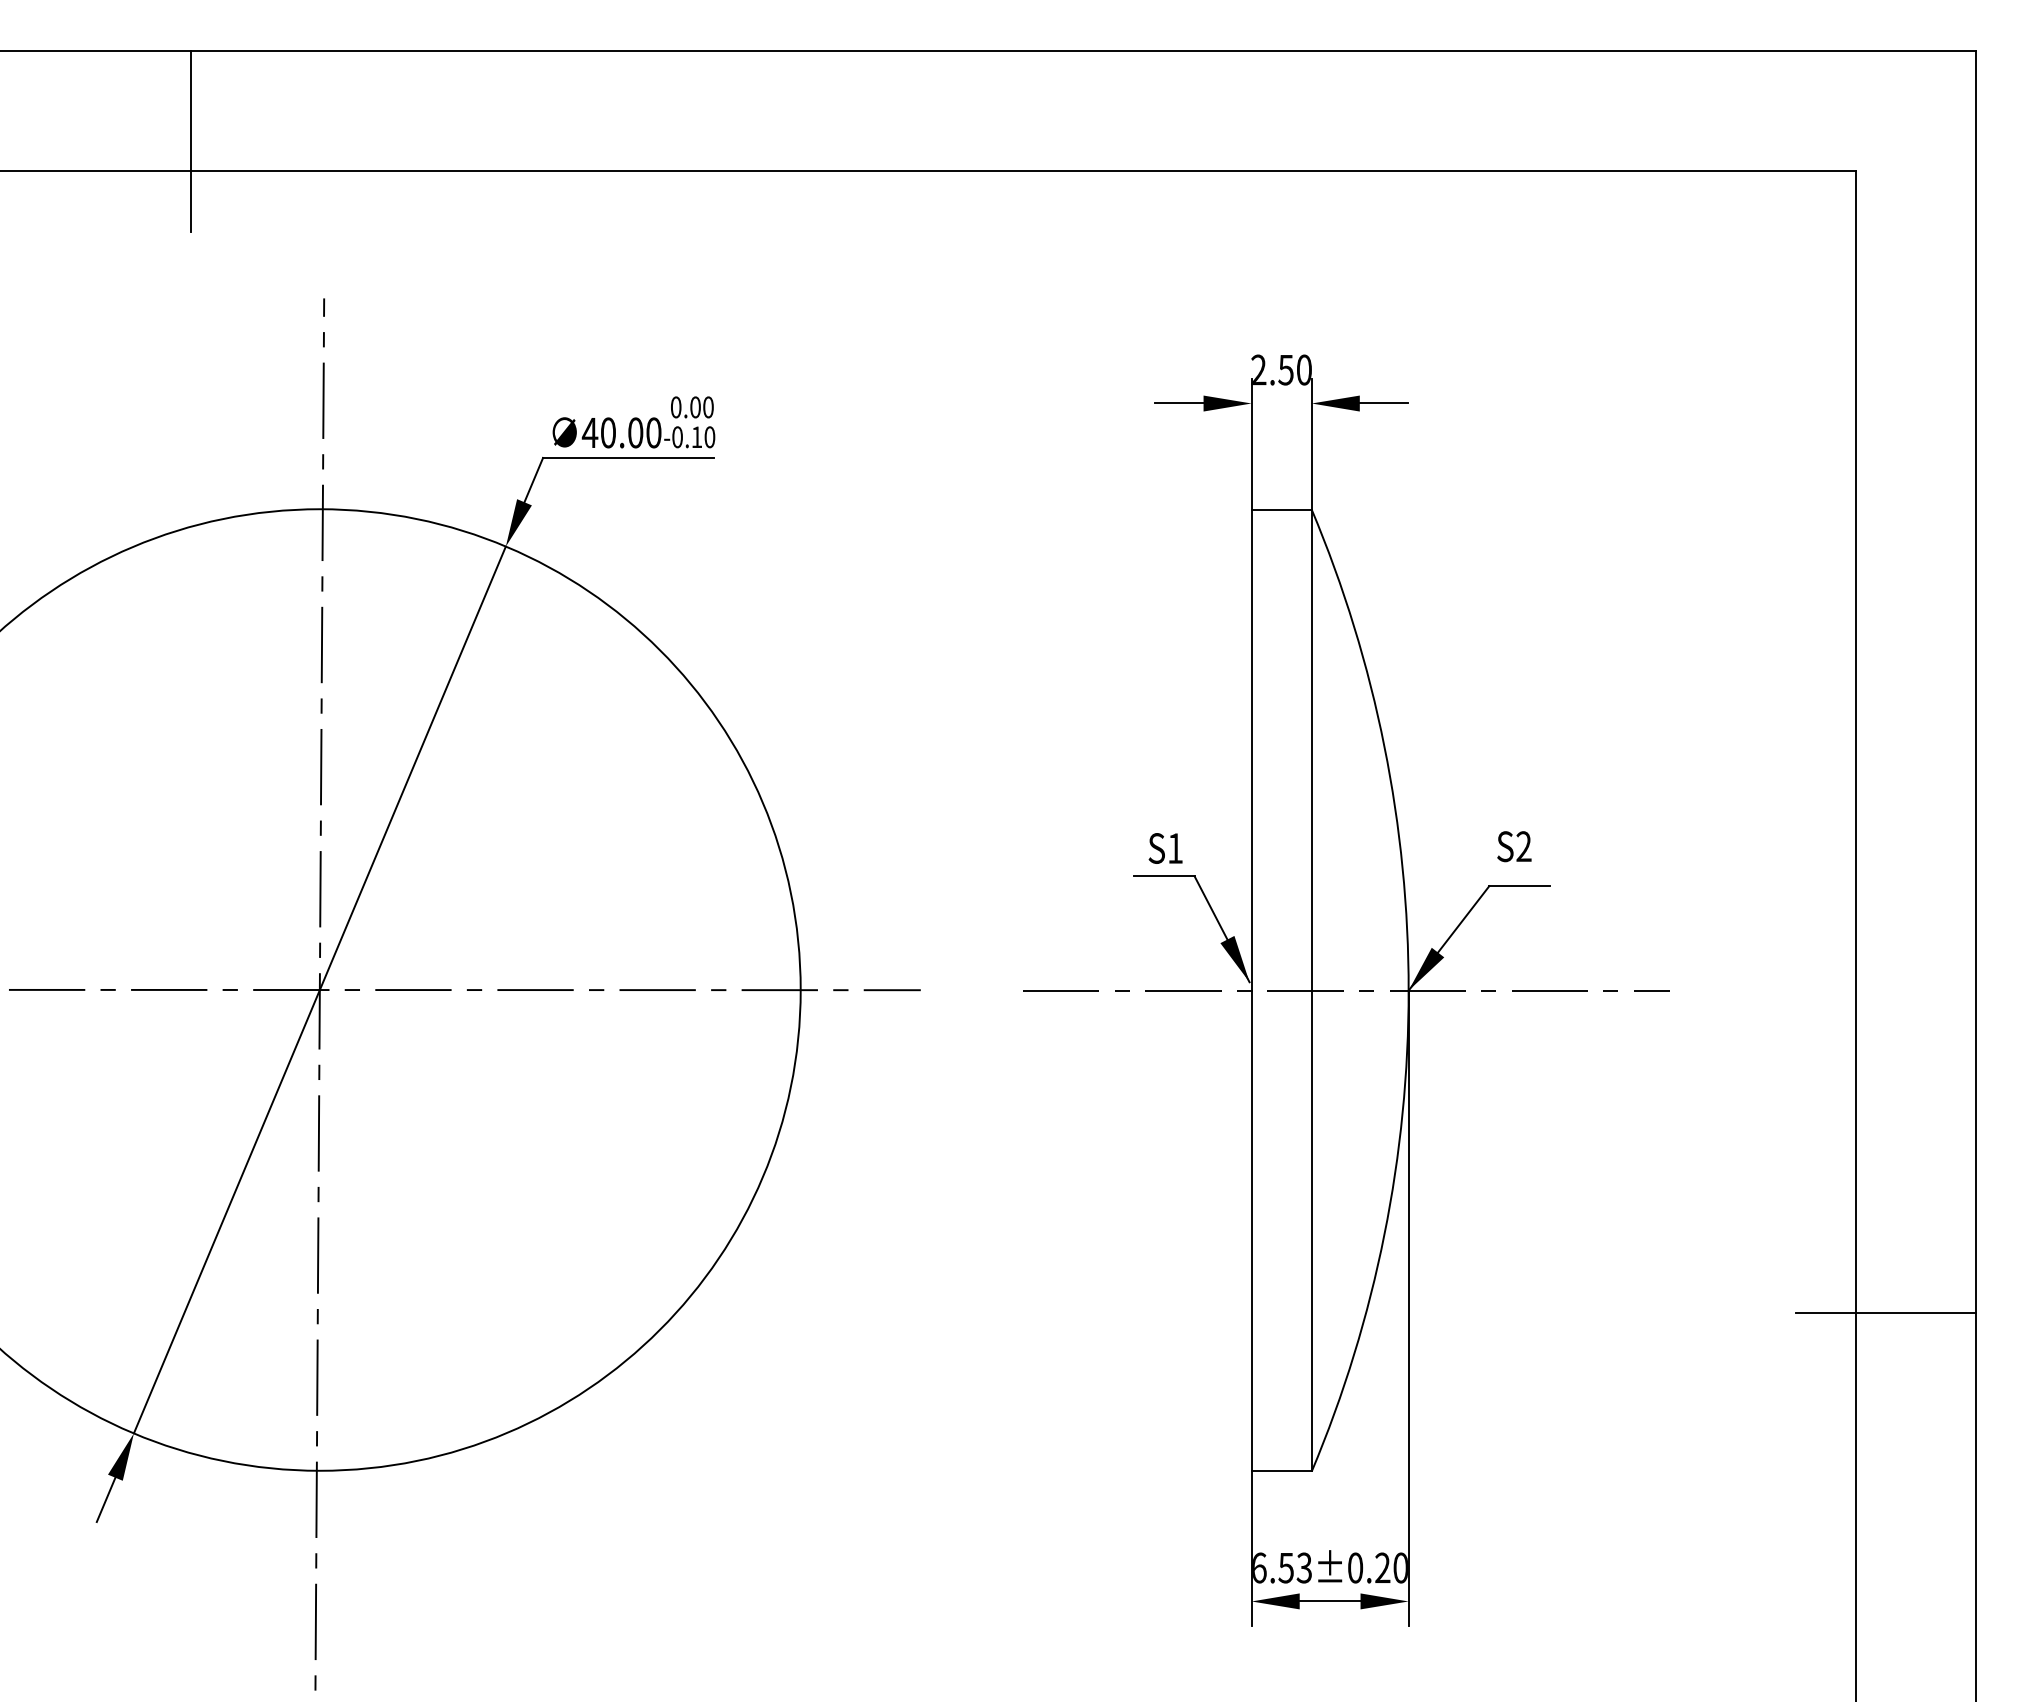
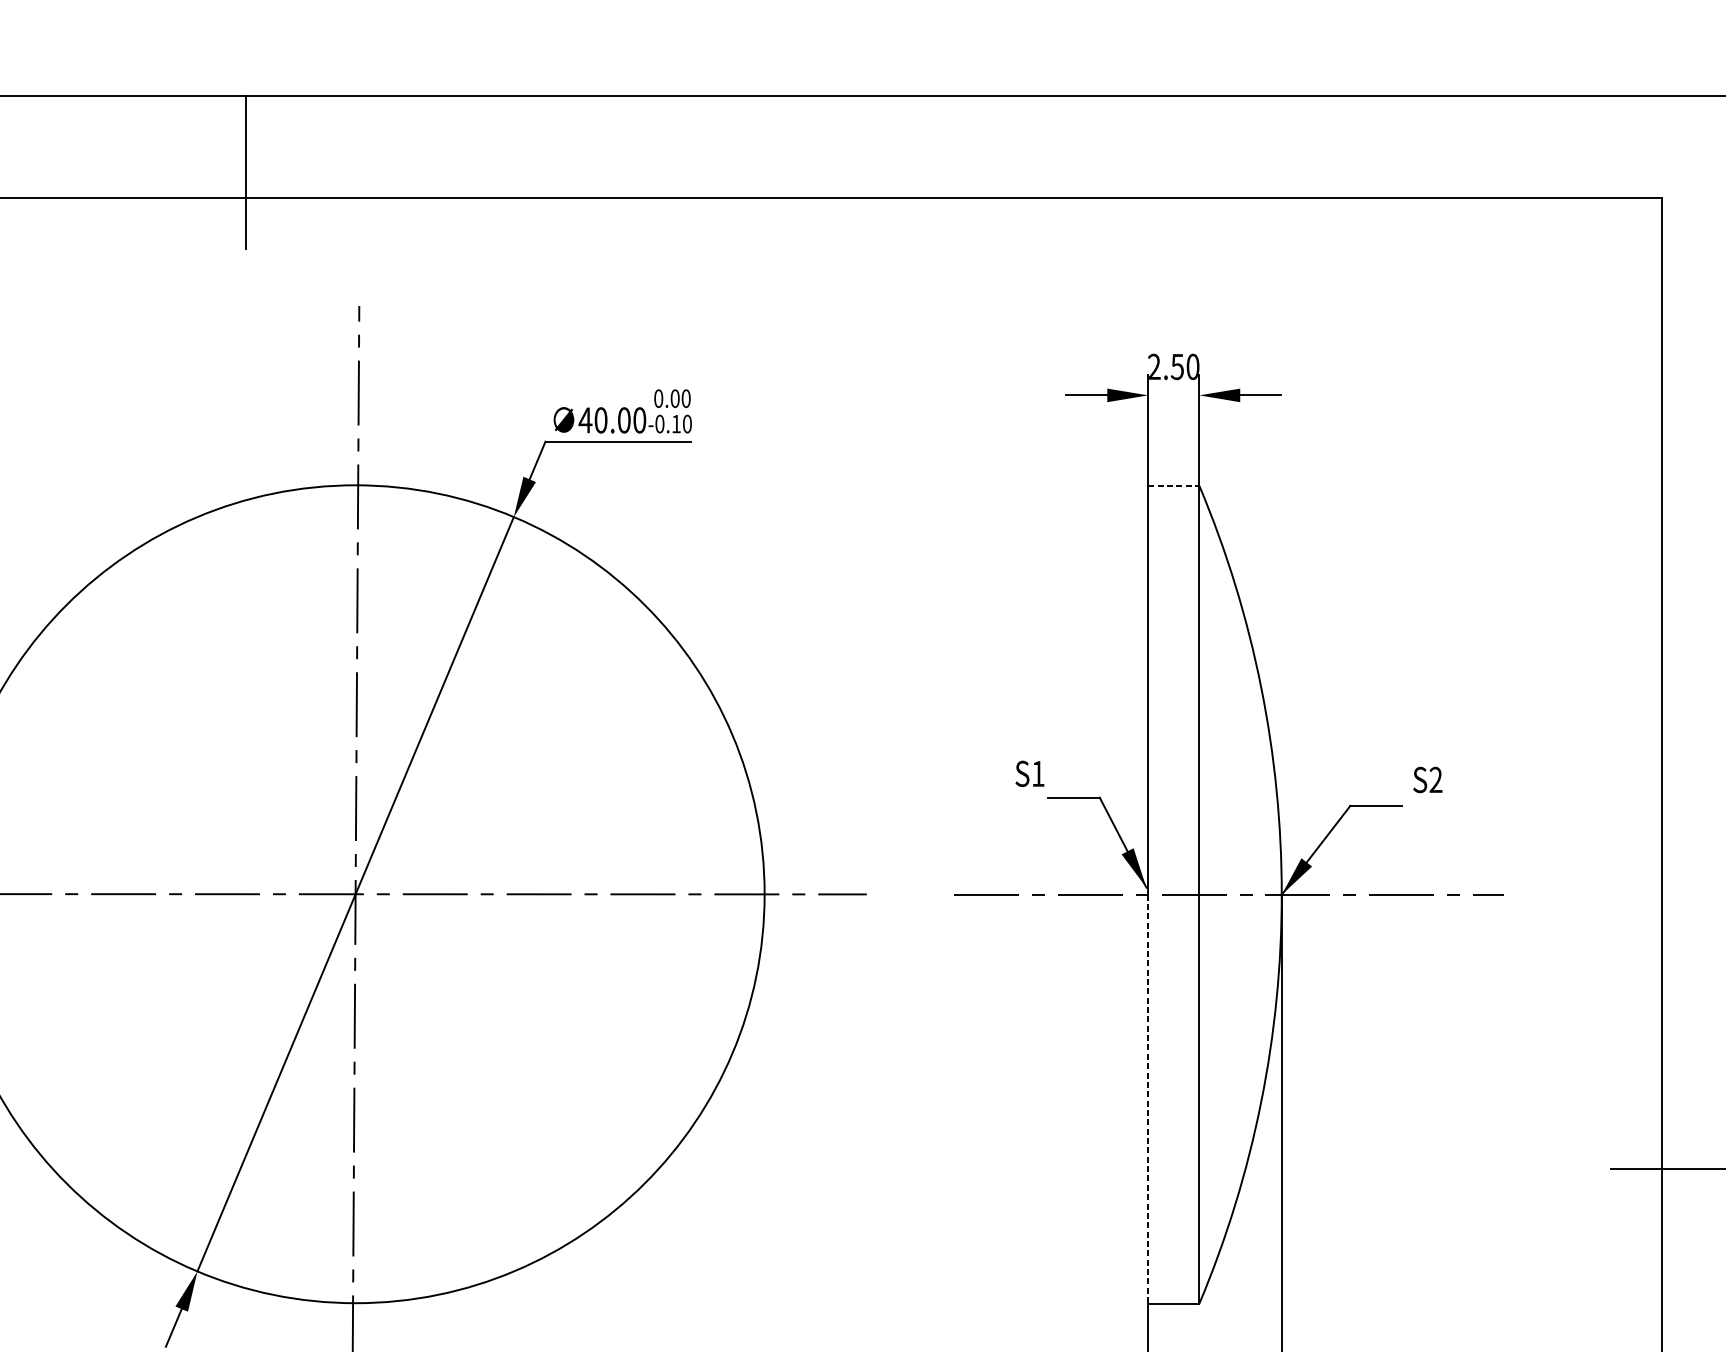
line: (1282, 509) -> (1174, 485), solid -> dashed
text: (1514, 846) -> (1427, 779), moved
text: (1165, 848) -> (1029, 773), moved
line: (1251, 1231) -> (1148, 1099), solid -> dashed

